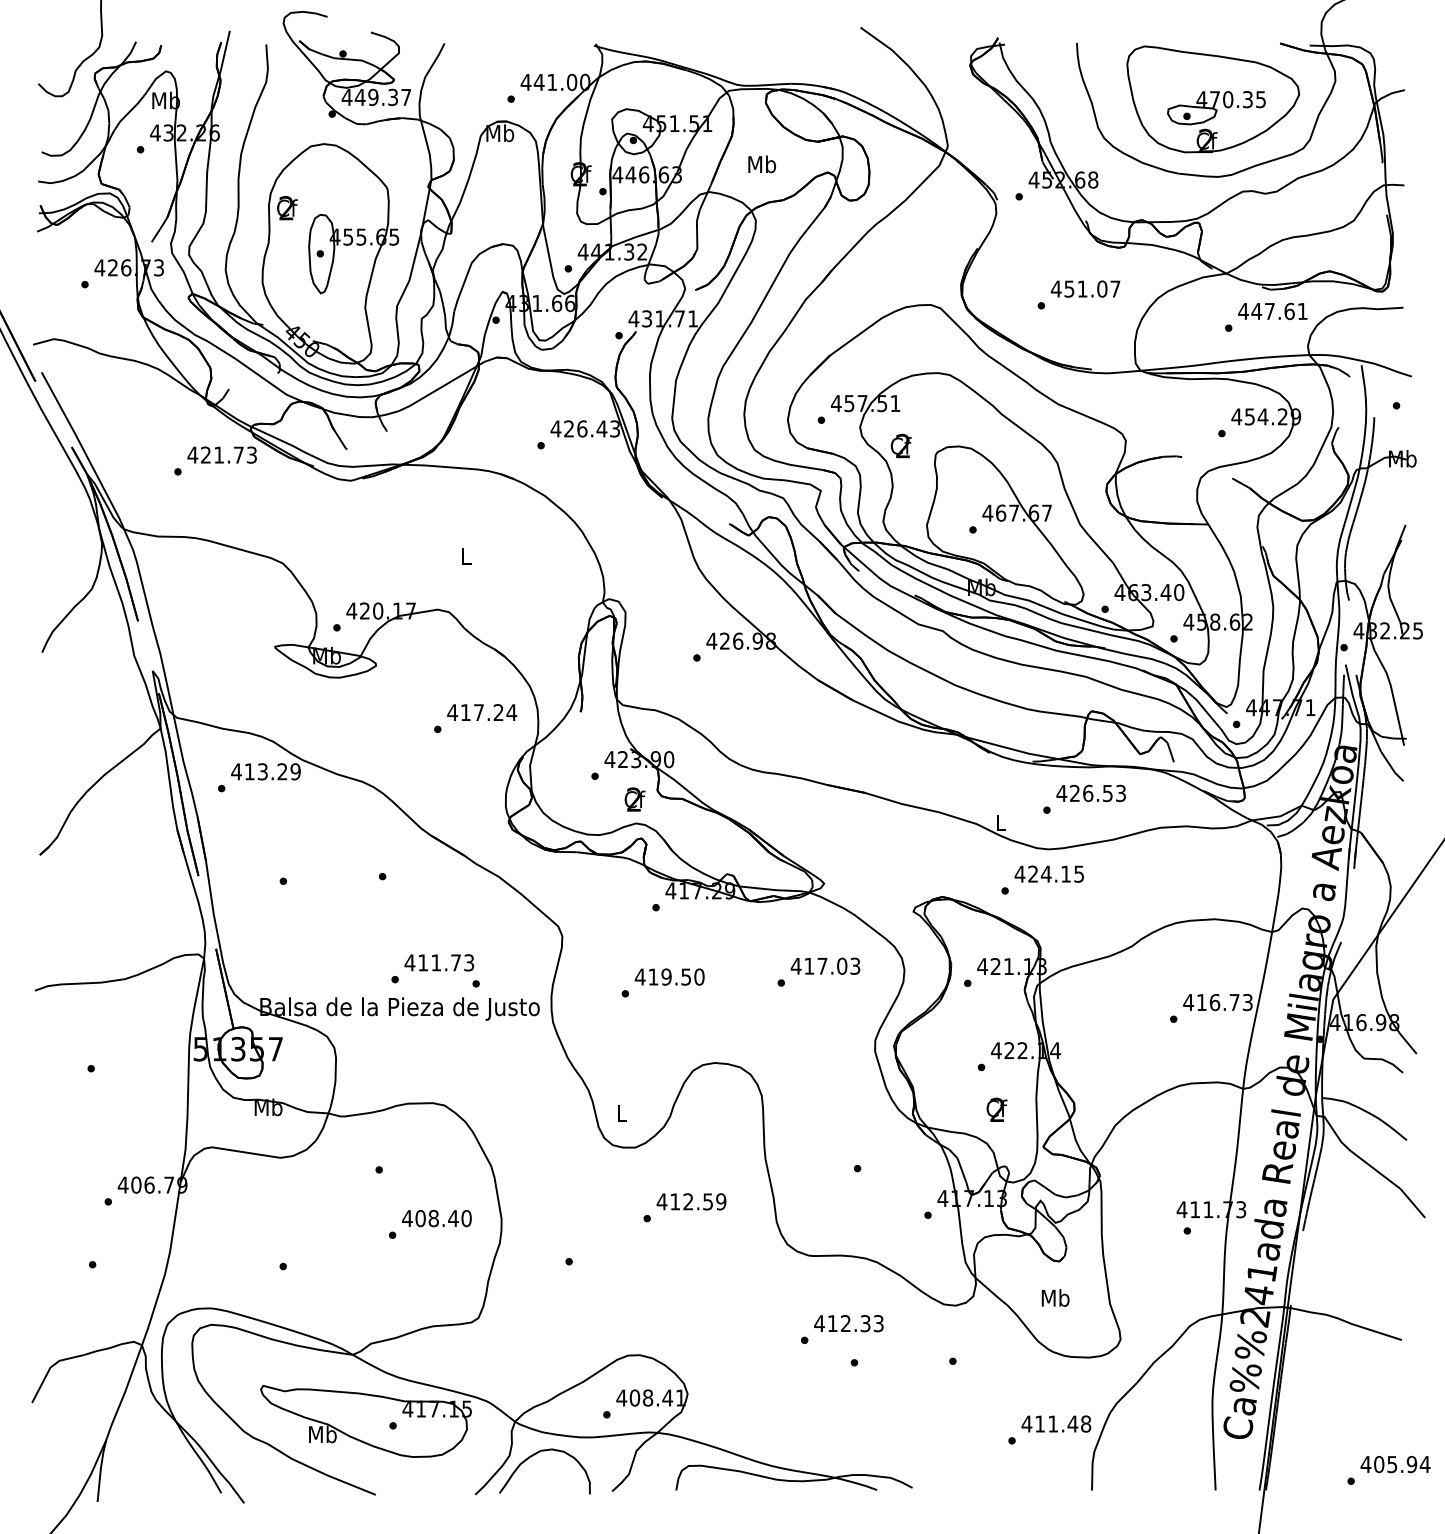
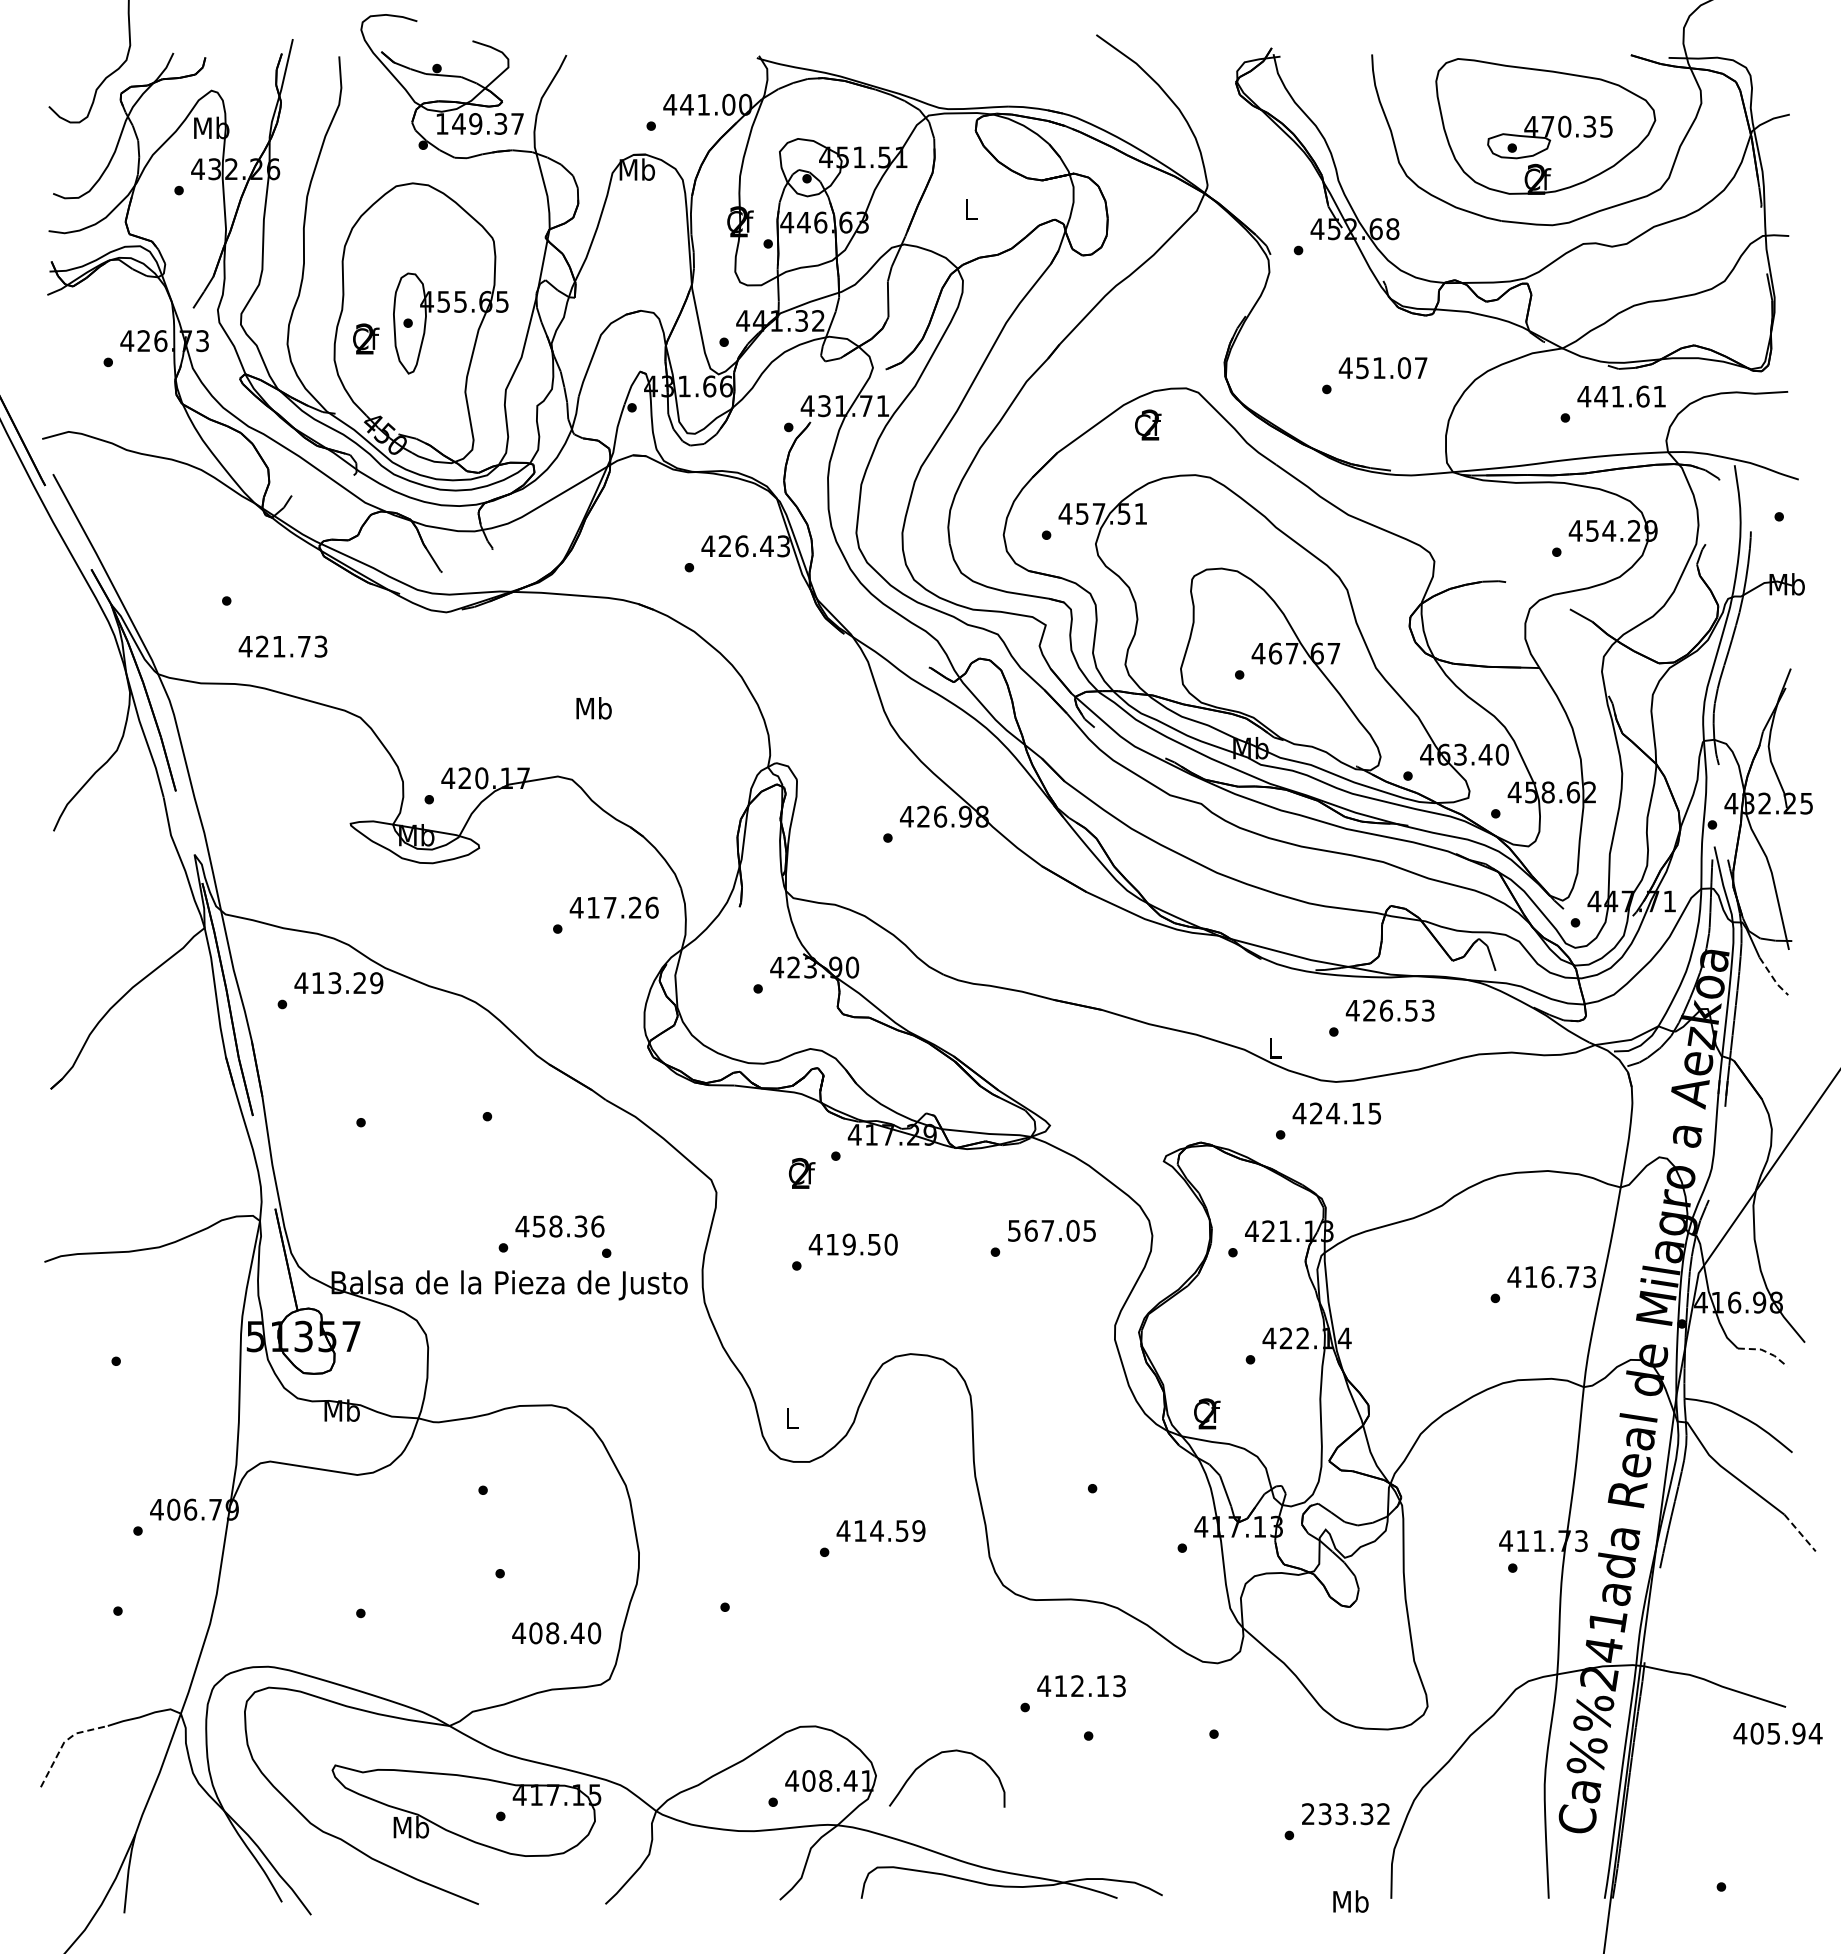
text: (347, 97) -> (442, 123), 449.37 -> 149.37
text: (761, 164) -> (970, 209), Mb -> L
text: (287, 207) -> (366, 338), moved
text: (1269, 311) -> (1617, 396), 447.61 -> 441.61
text: (901, 445) -> (1148, 424), moved
text: (221, 455) -> (282, 646), moved
text: (465, 556) -> (593, 708), L -> Mb
text: (511, 712) -> (651, 907), 417.24 -> 417.26
line: (1392, 767) -> (1773, 977), solid -> dashed
text: (635, 799) -> (802, 1173), moved
text: (446, 962) -> (568, 1226), 411.73 -> 458.36
text: (825, 965) -> (1051, 1230), 417.03 -> 567.05
line: (1384, 1060) -> (1764, 1351), solid -> dashed
text: (997, 1109) -> (1207, 1413), moved
text: (687, 1201) -> (876, 1530), 412.59 -> 414.59
line: (1413, 1203) -> (1800, 1533), solid -> dashed
text: (436, 1218) -> (556, 1633), moved
text: (1055, 1297) -> (1350, 1901), moved
text: (865, 1323) -> (1102, 1686), 412.33 -> 412.13
line: (50, 1367) -> (64, 1742), solid -> dashed
text: (1056, 1424) -> (1345, 1814), 411.48 -> 233.32
curve: (534, 1455) -> (933, 1758), moved
text: (1395, 1464) -> (1777, 1733), moved

